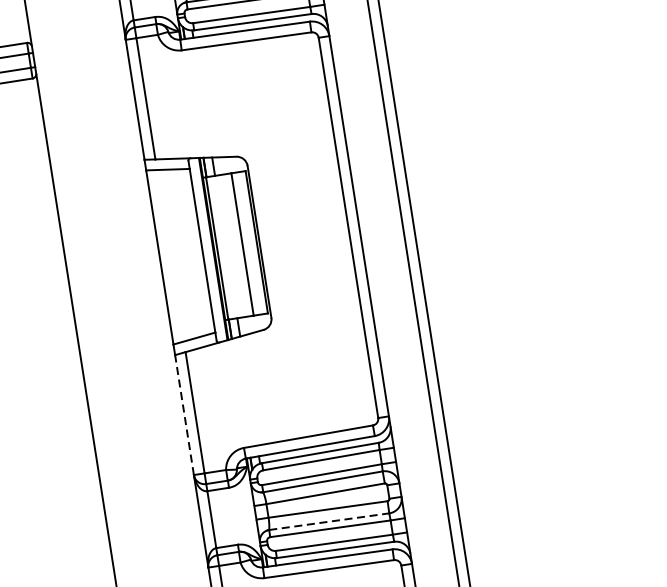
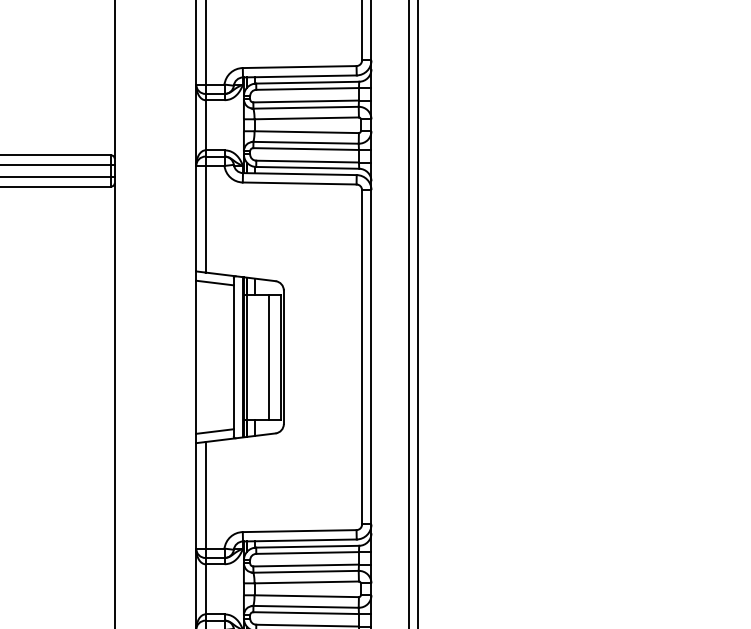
line: (184, 414) -> (196, 495), dashed -> solid
line: (329, 521) -> (306, 606), dashed -> solid

